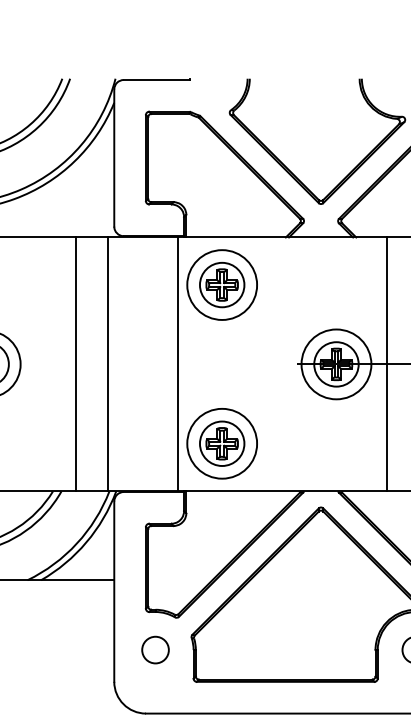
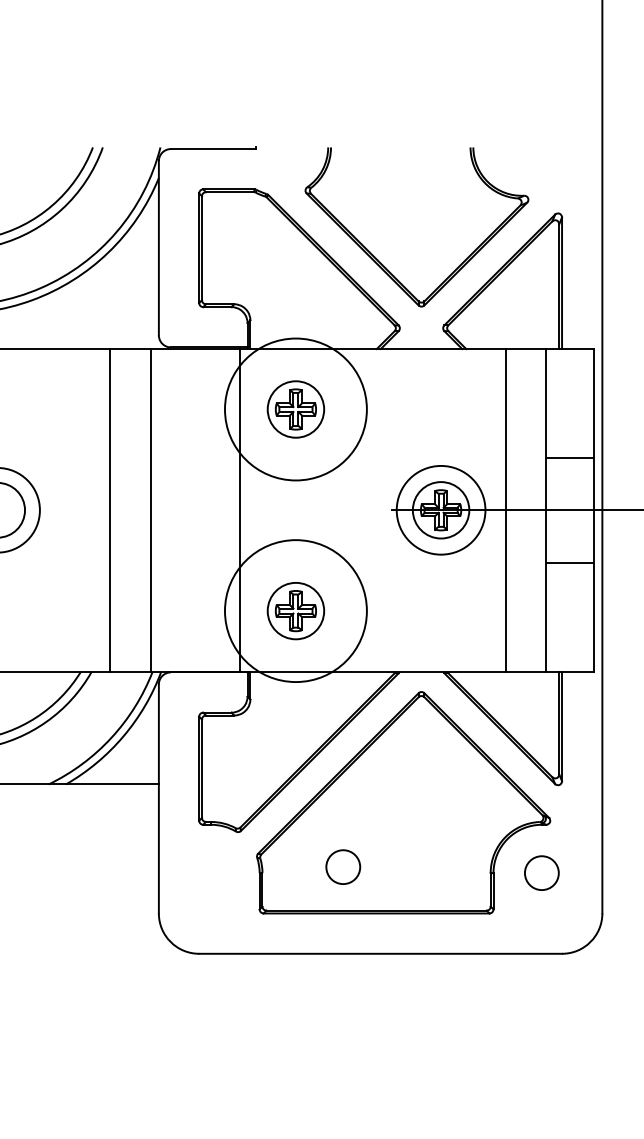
circle: (221, 285) -> (295, 409), size x1.6
circle: (221, 443) -> (295, 610), size x1.6
circle: (155, 649) -> (343, 866), moved

